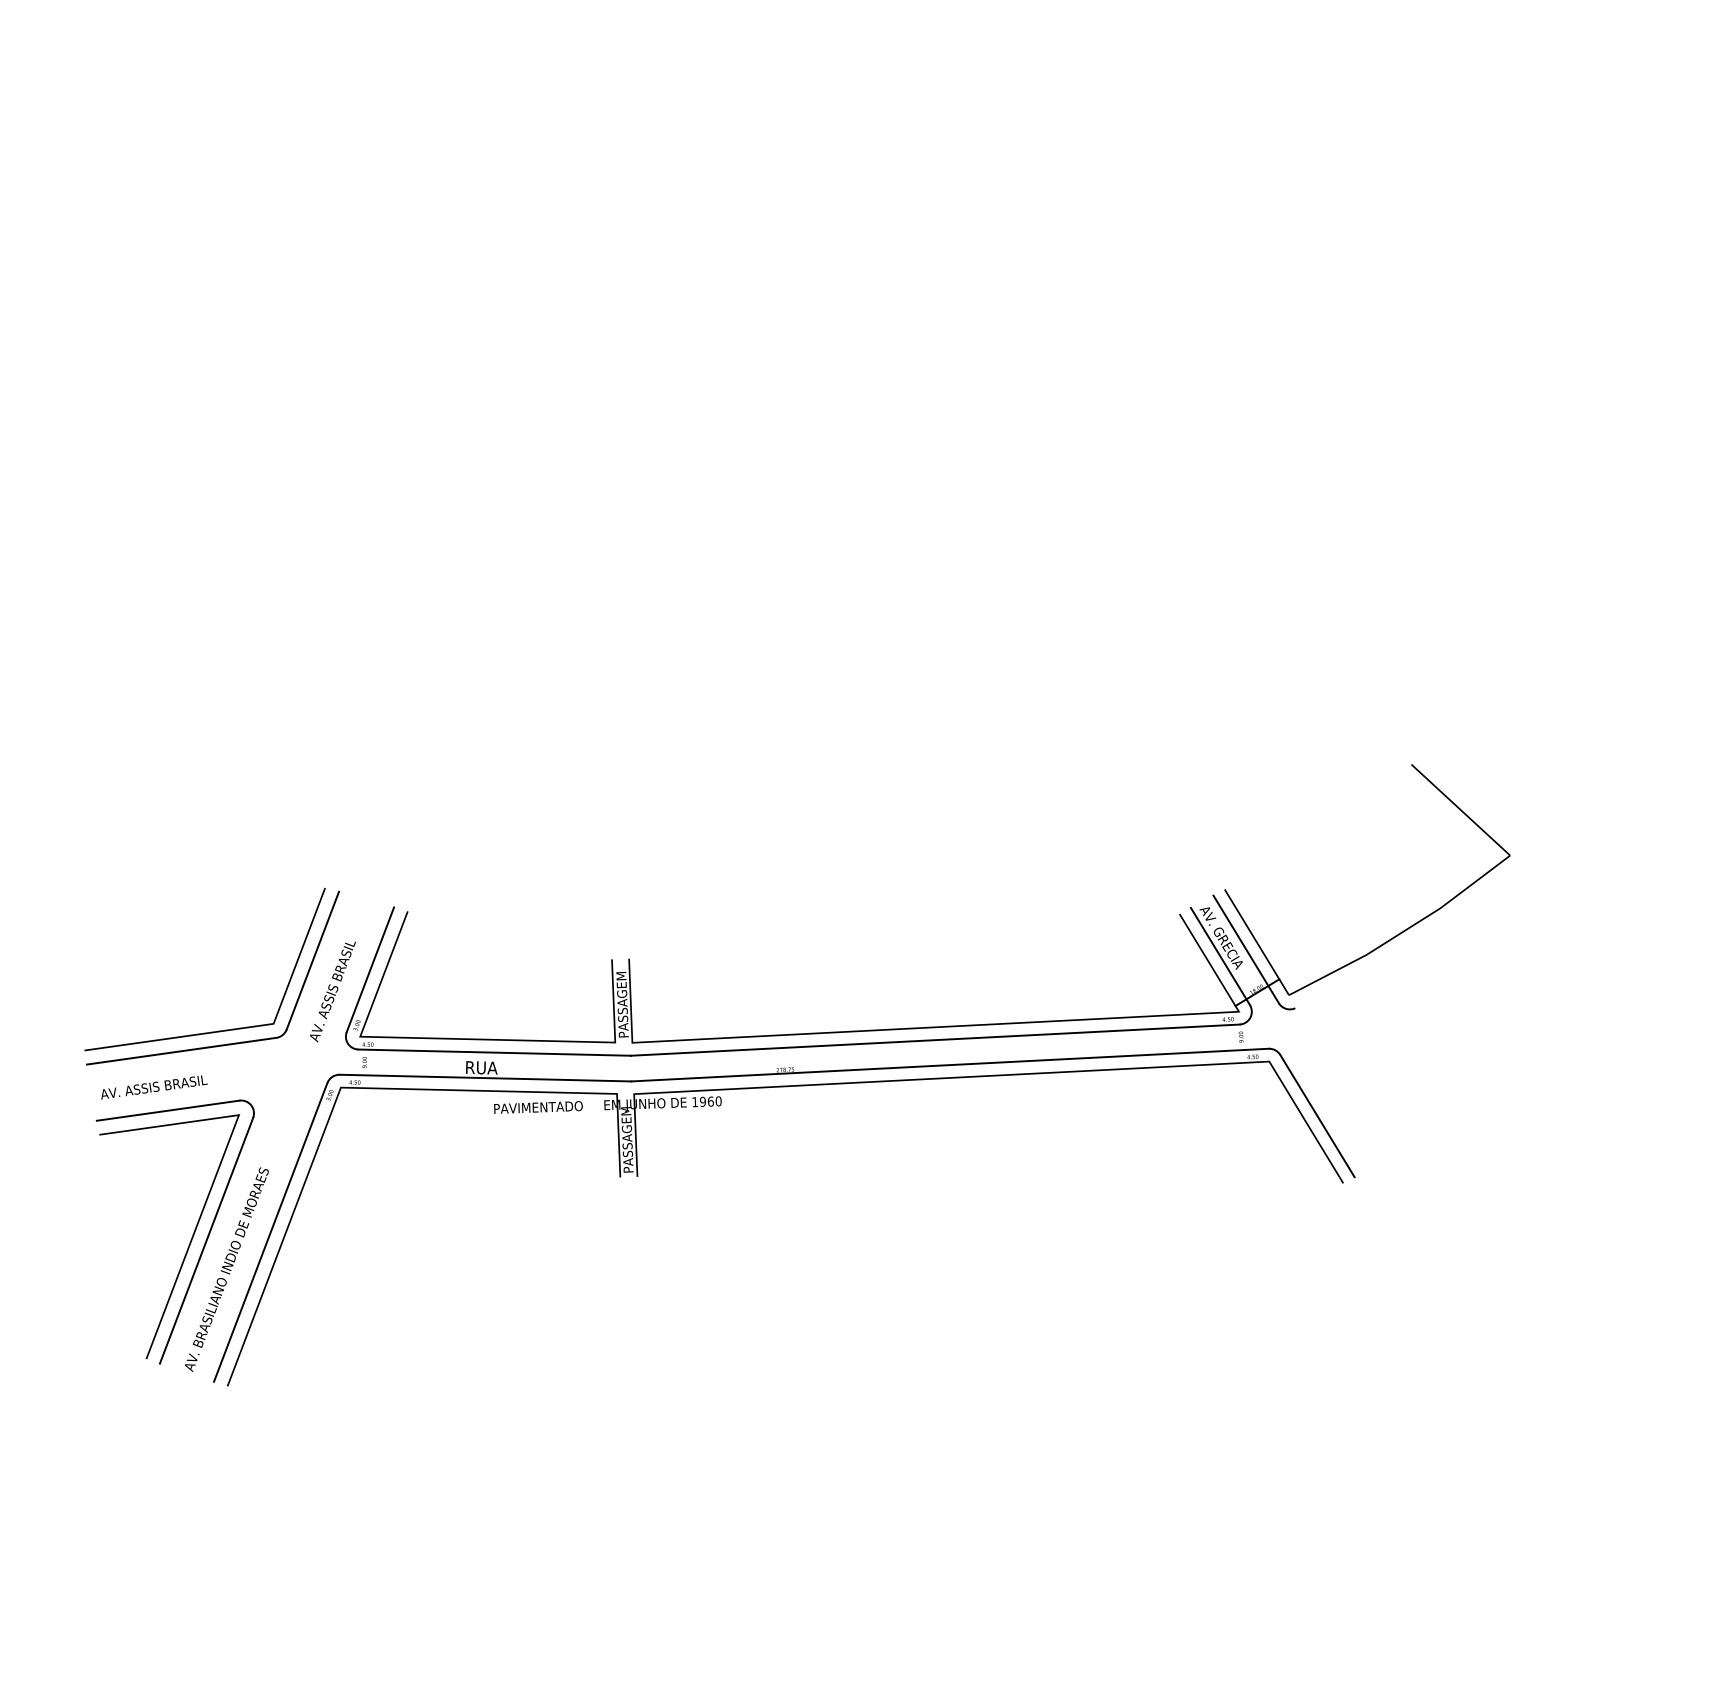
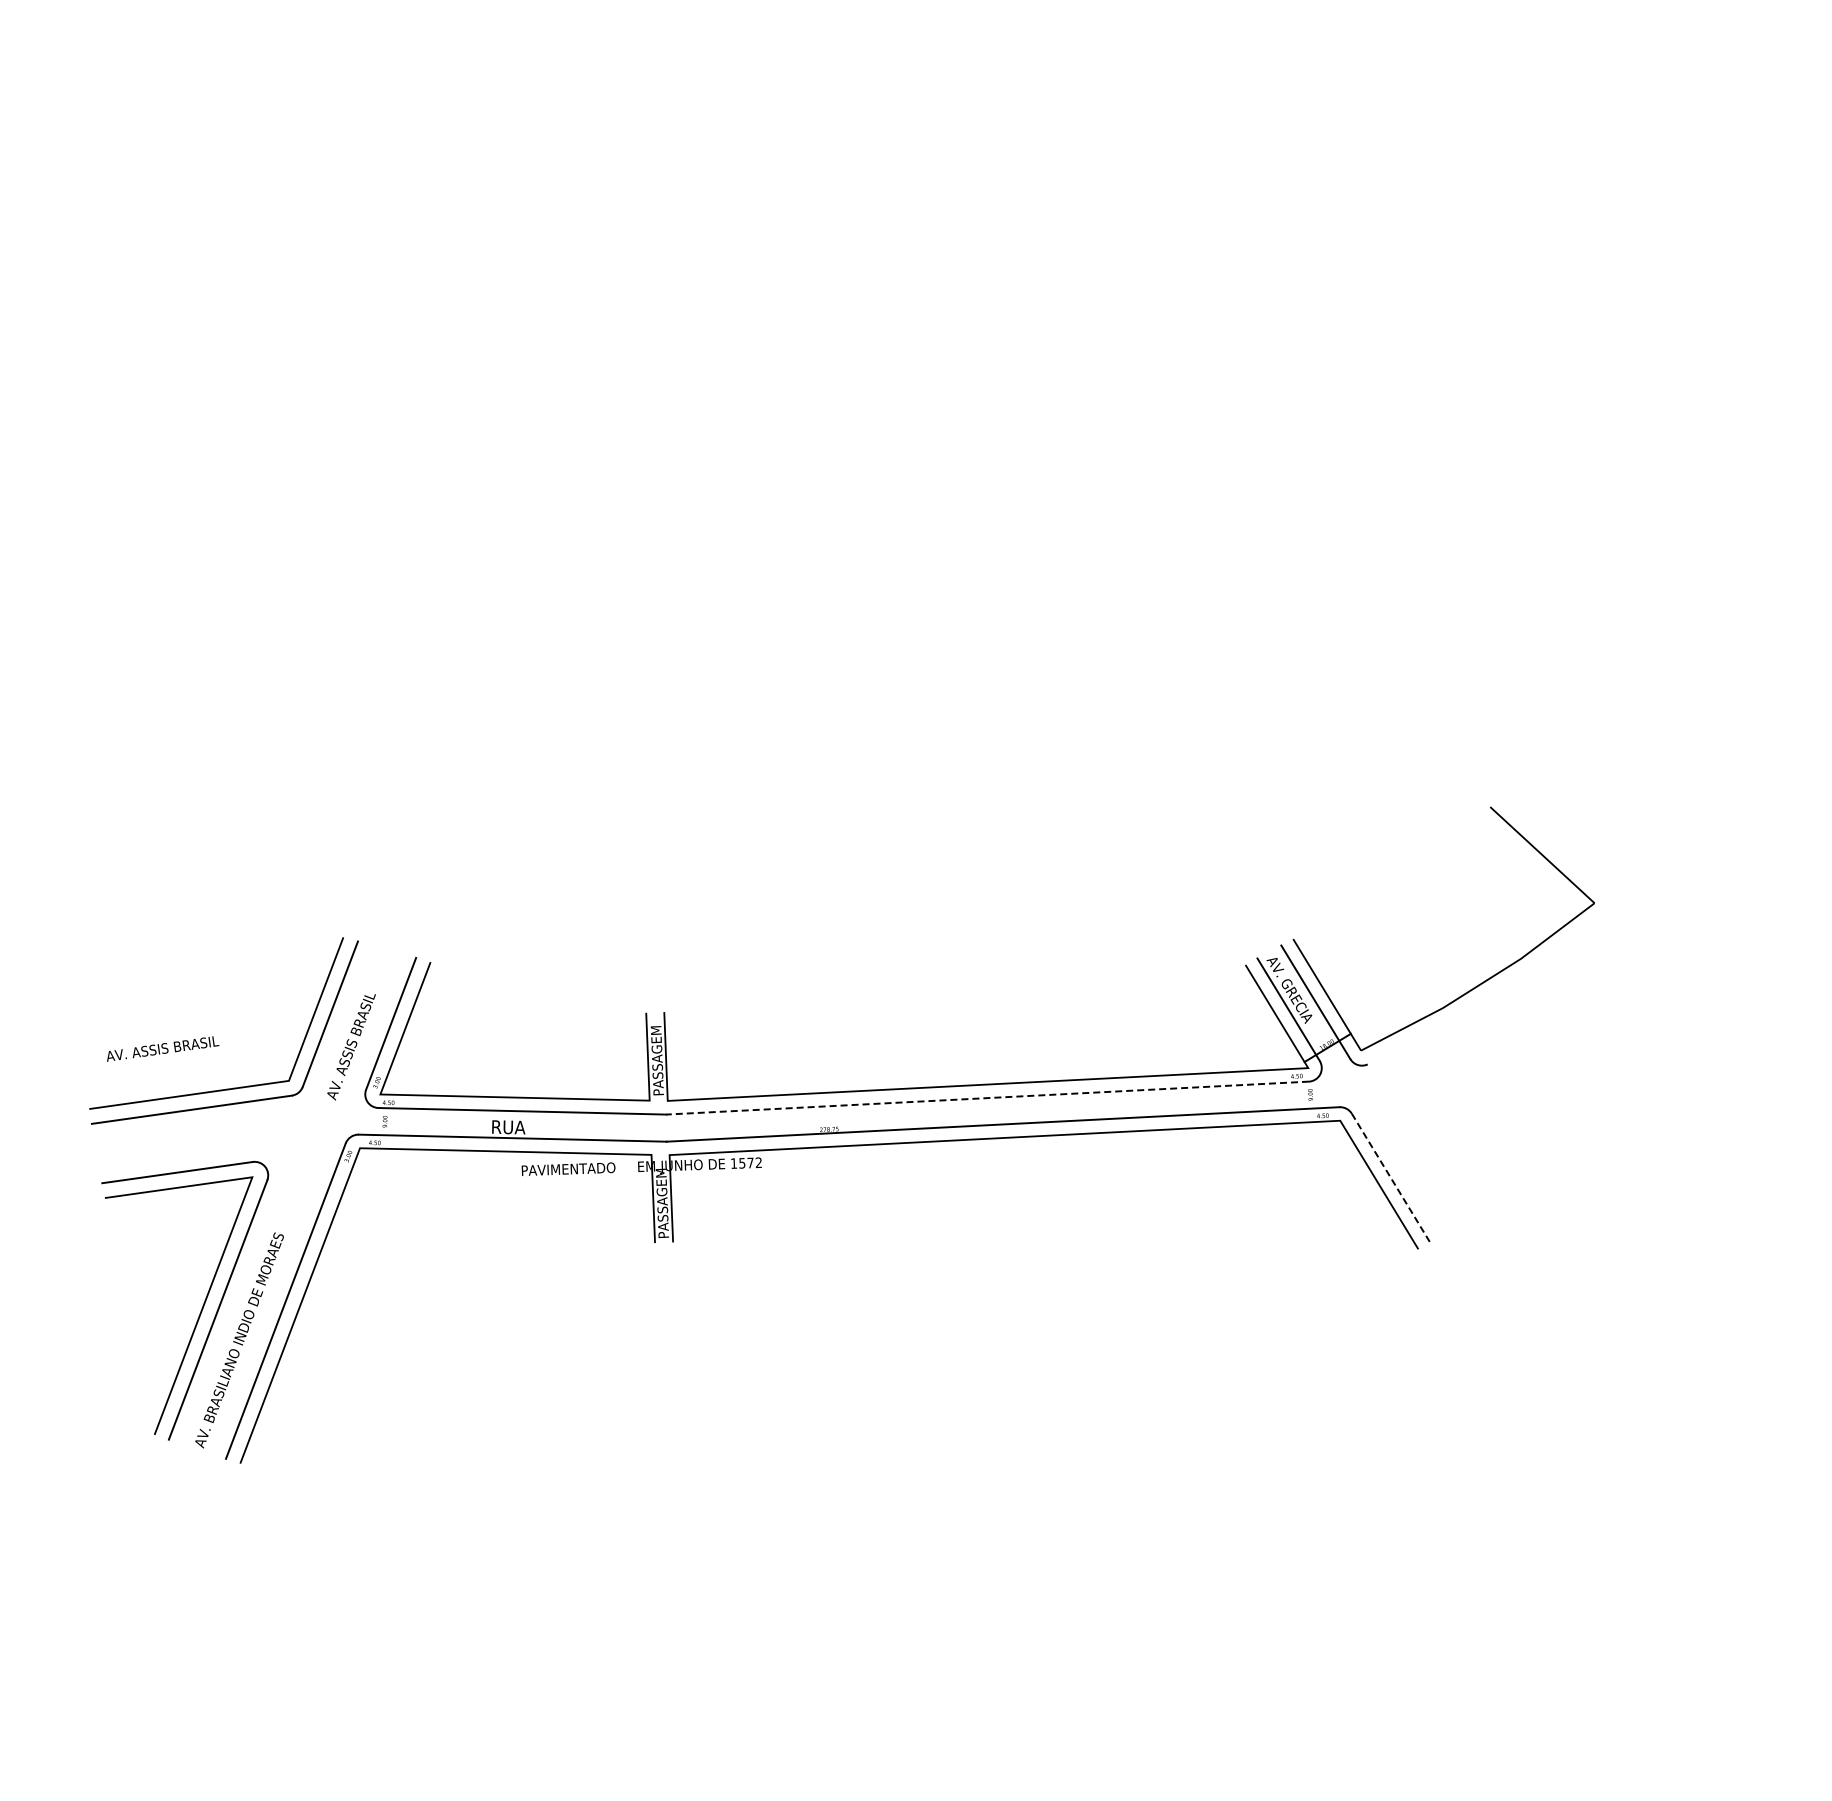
line: (935, 1040) -> (987, 1098), solid -> dashed
text: (154, 1086) -> (163, 1048), moved
text: (710, 1101) -> (750, 1162), 1960 -> 1572
line: (1317, 1116) -> (1391, 1178), solid -> dashed

